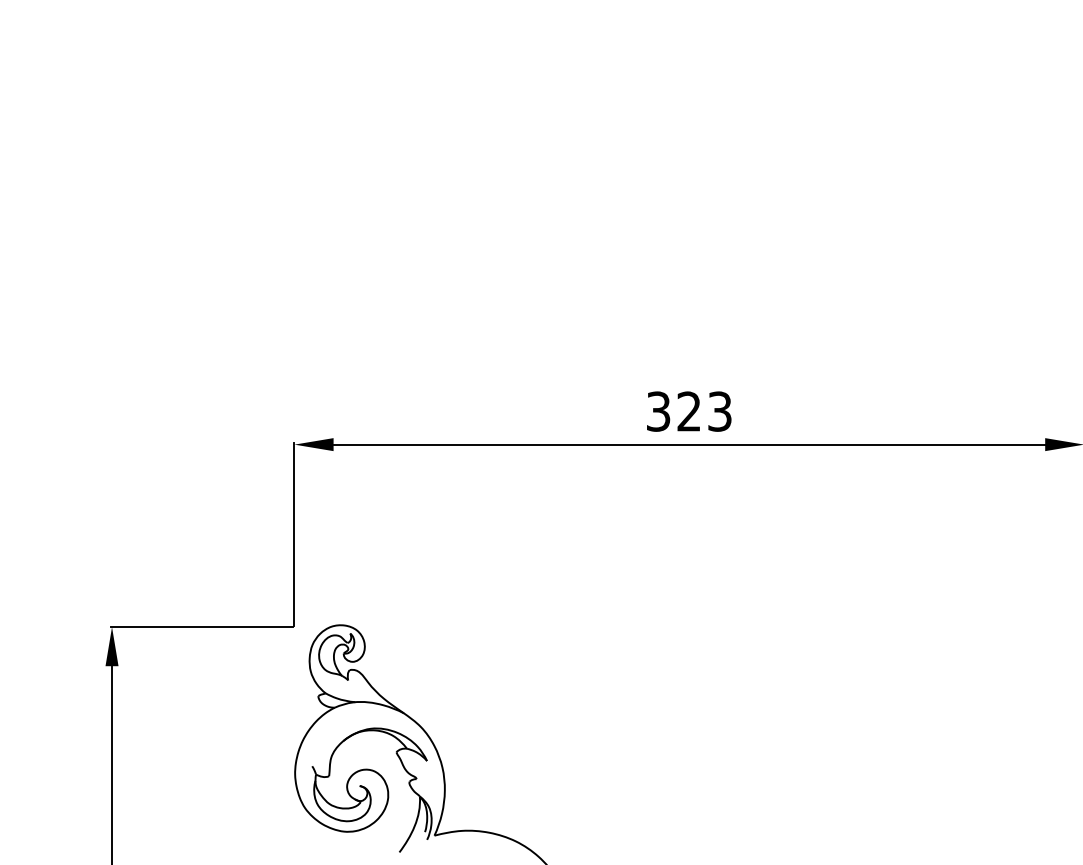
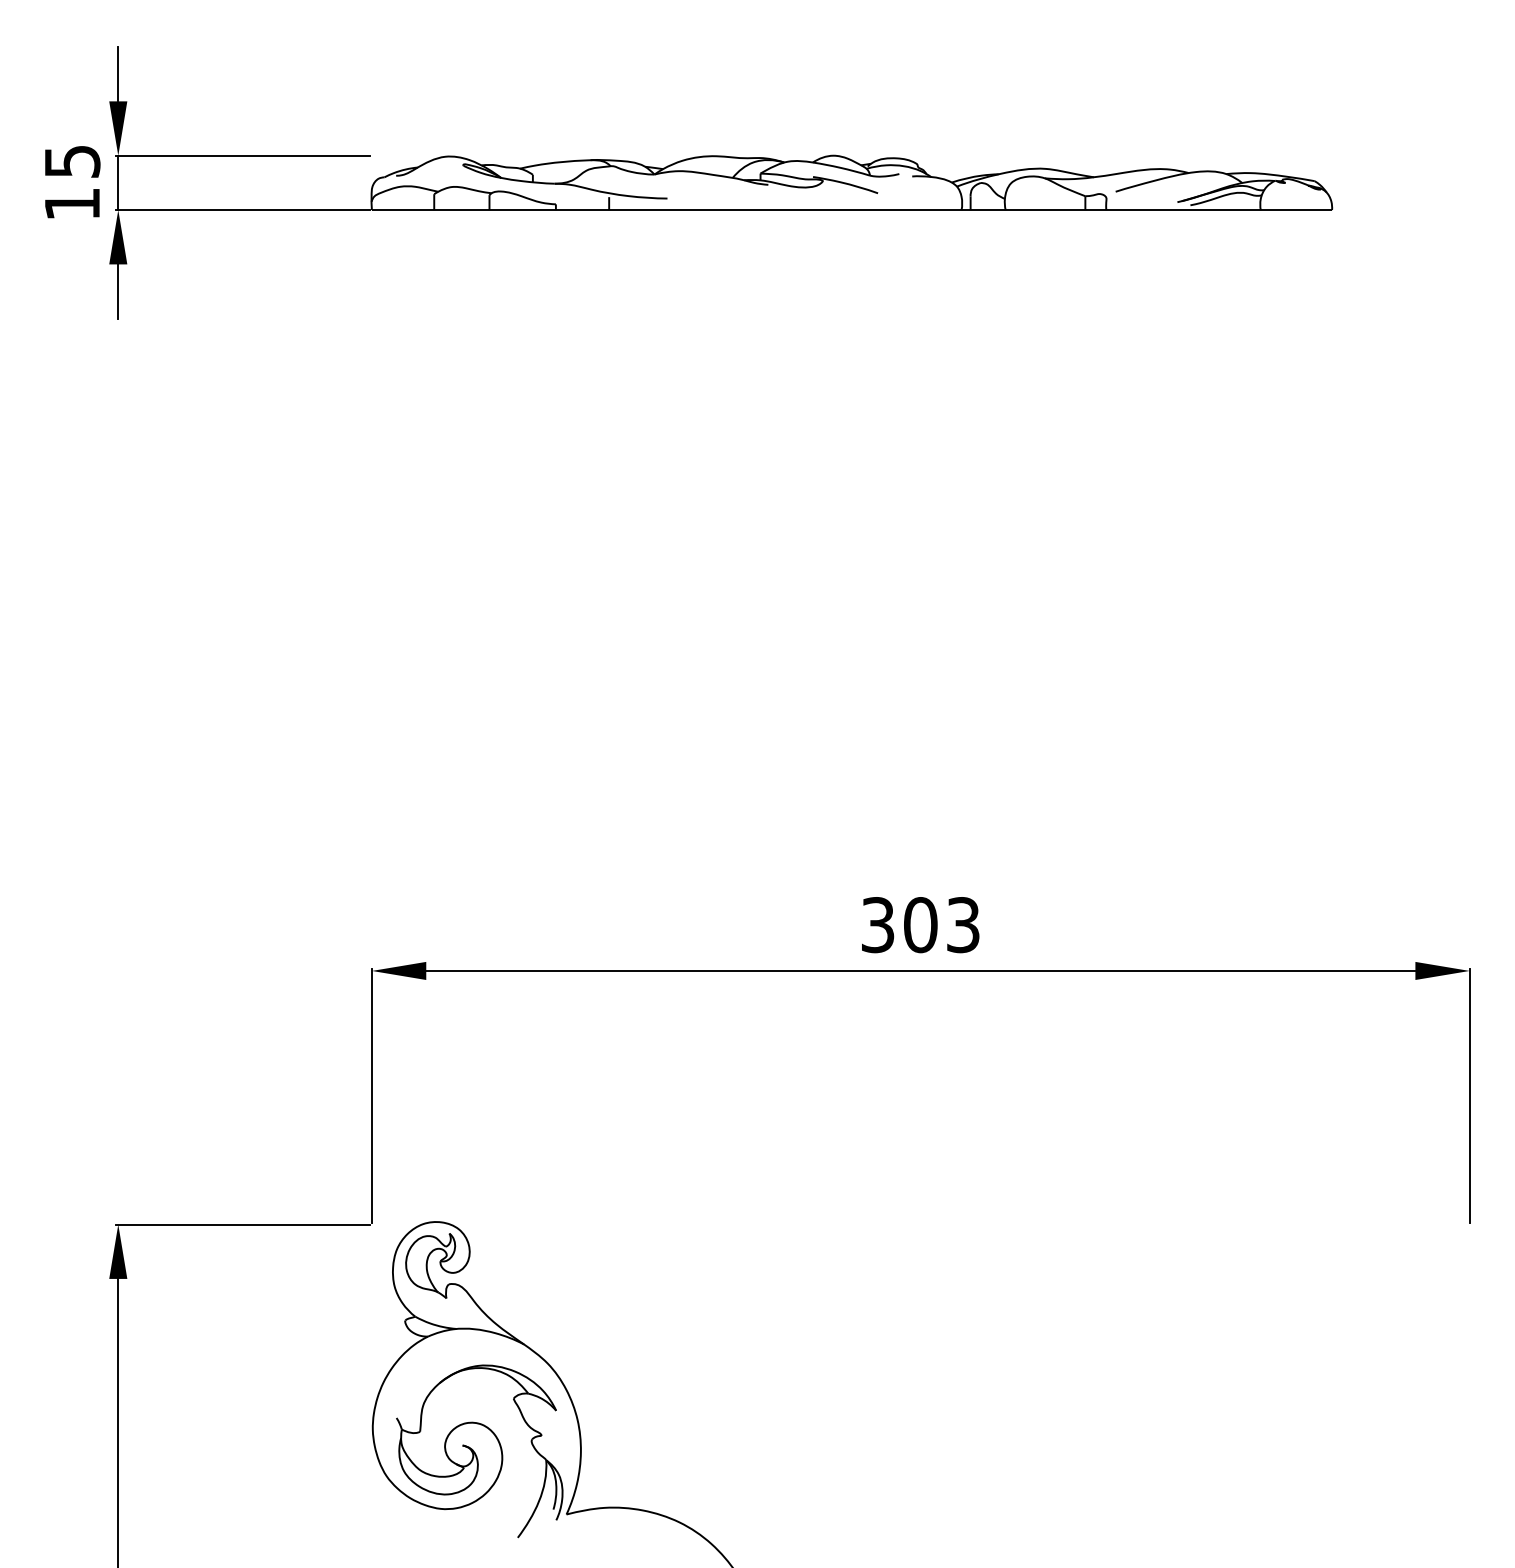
text: (689, 411) -> (920, 925), 323 -> 303

